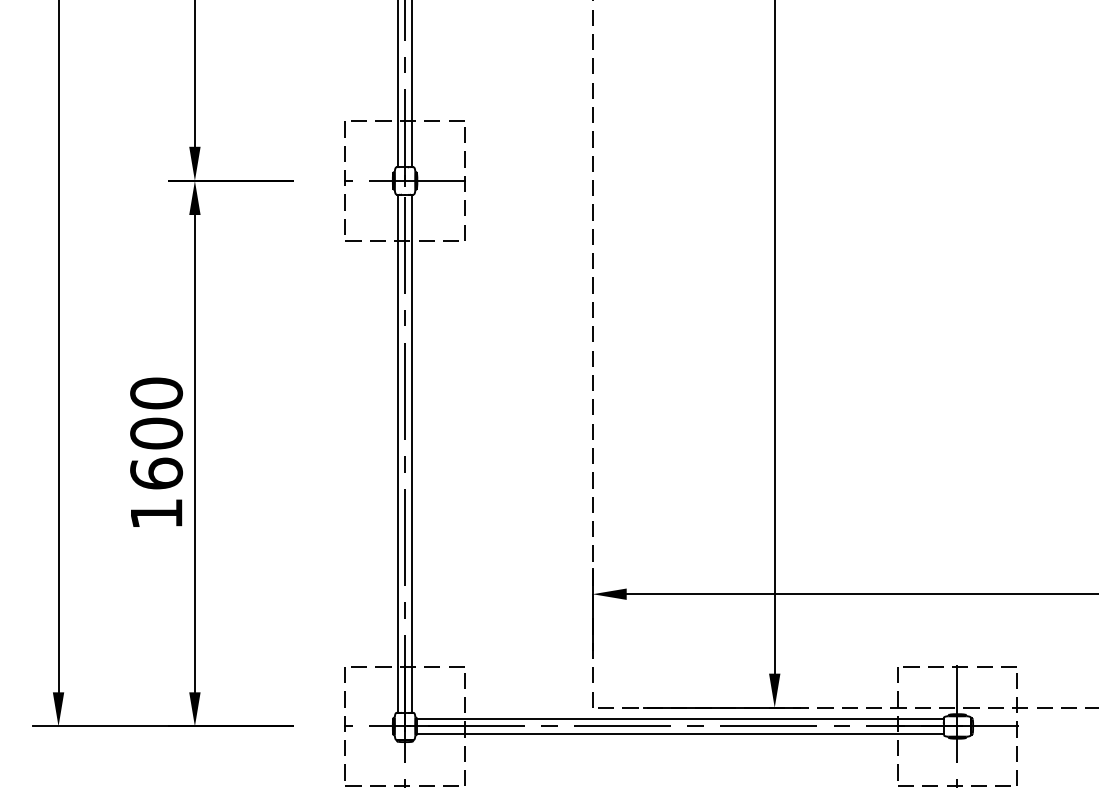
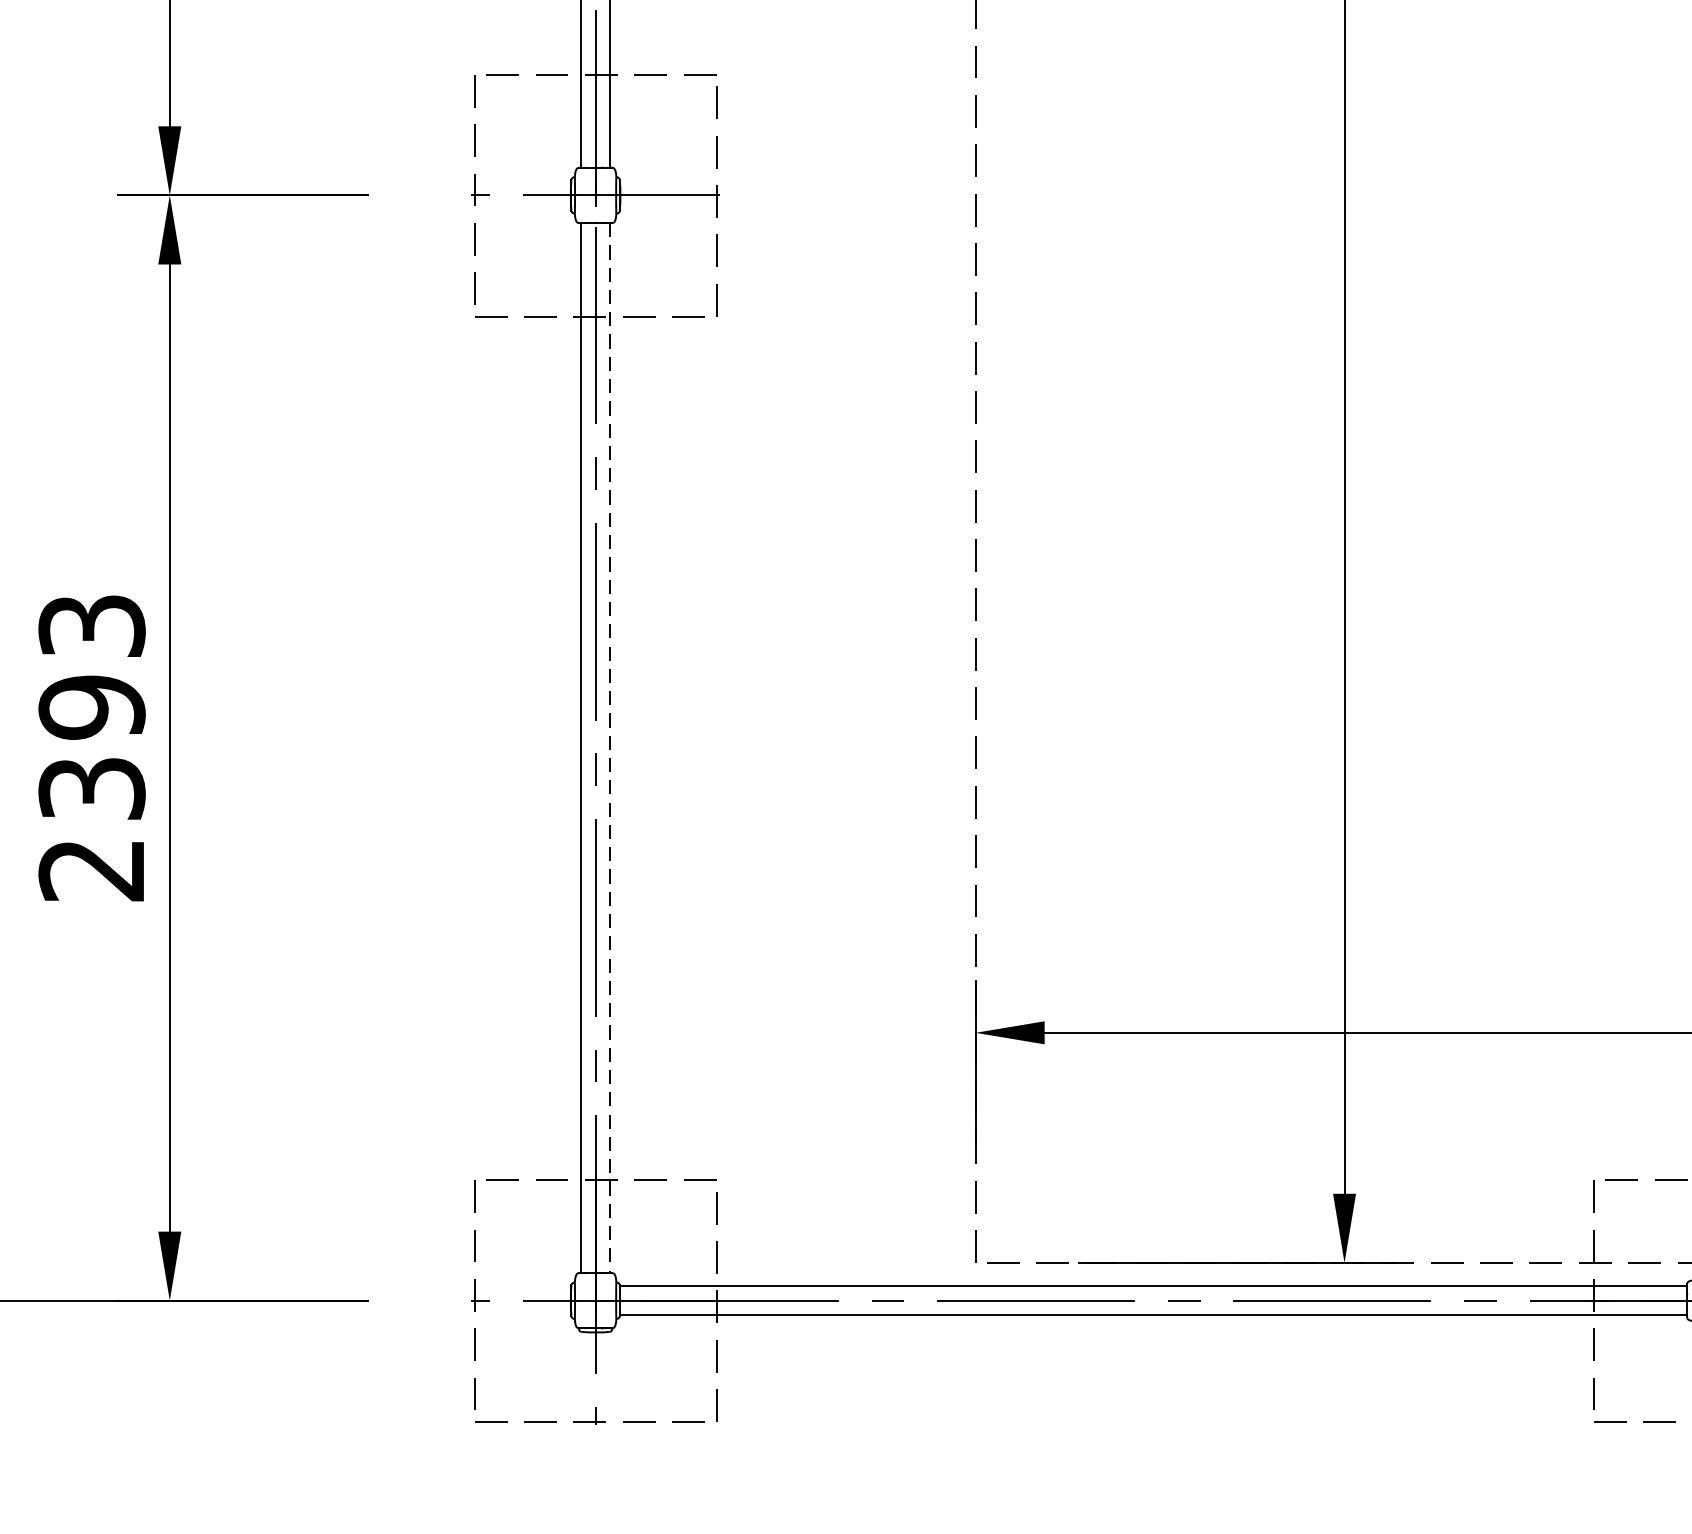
text: (156, 453) -> (91, 747), 1600 -> 2393
line: (412, 454) -> (610, 749), solid -> dashed

